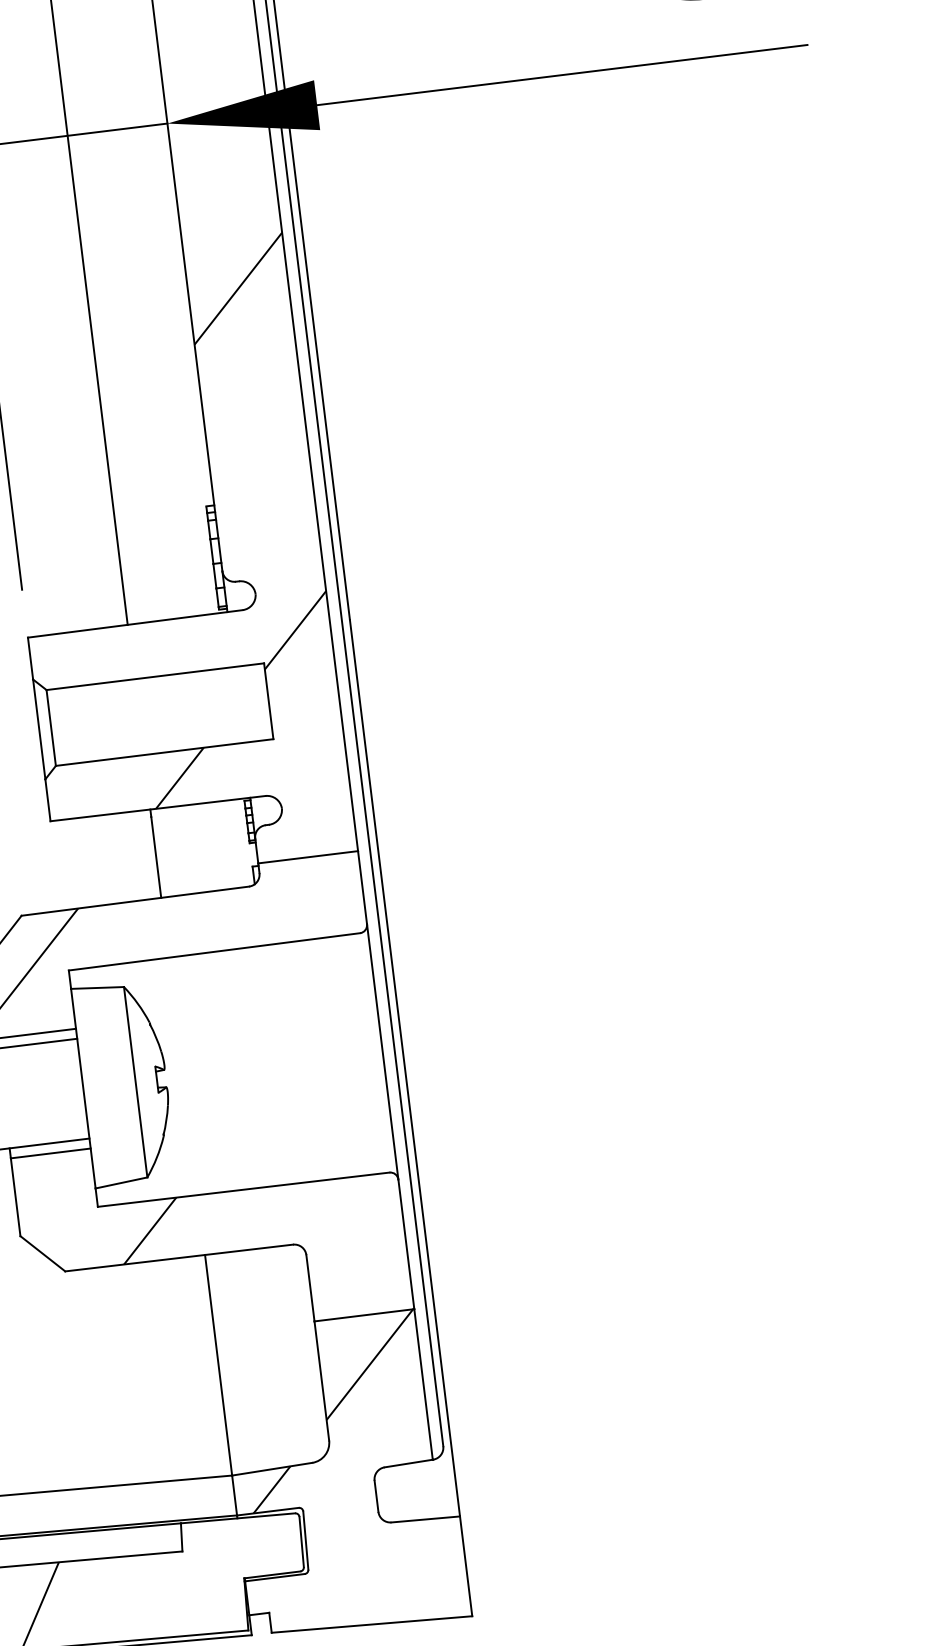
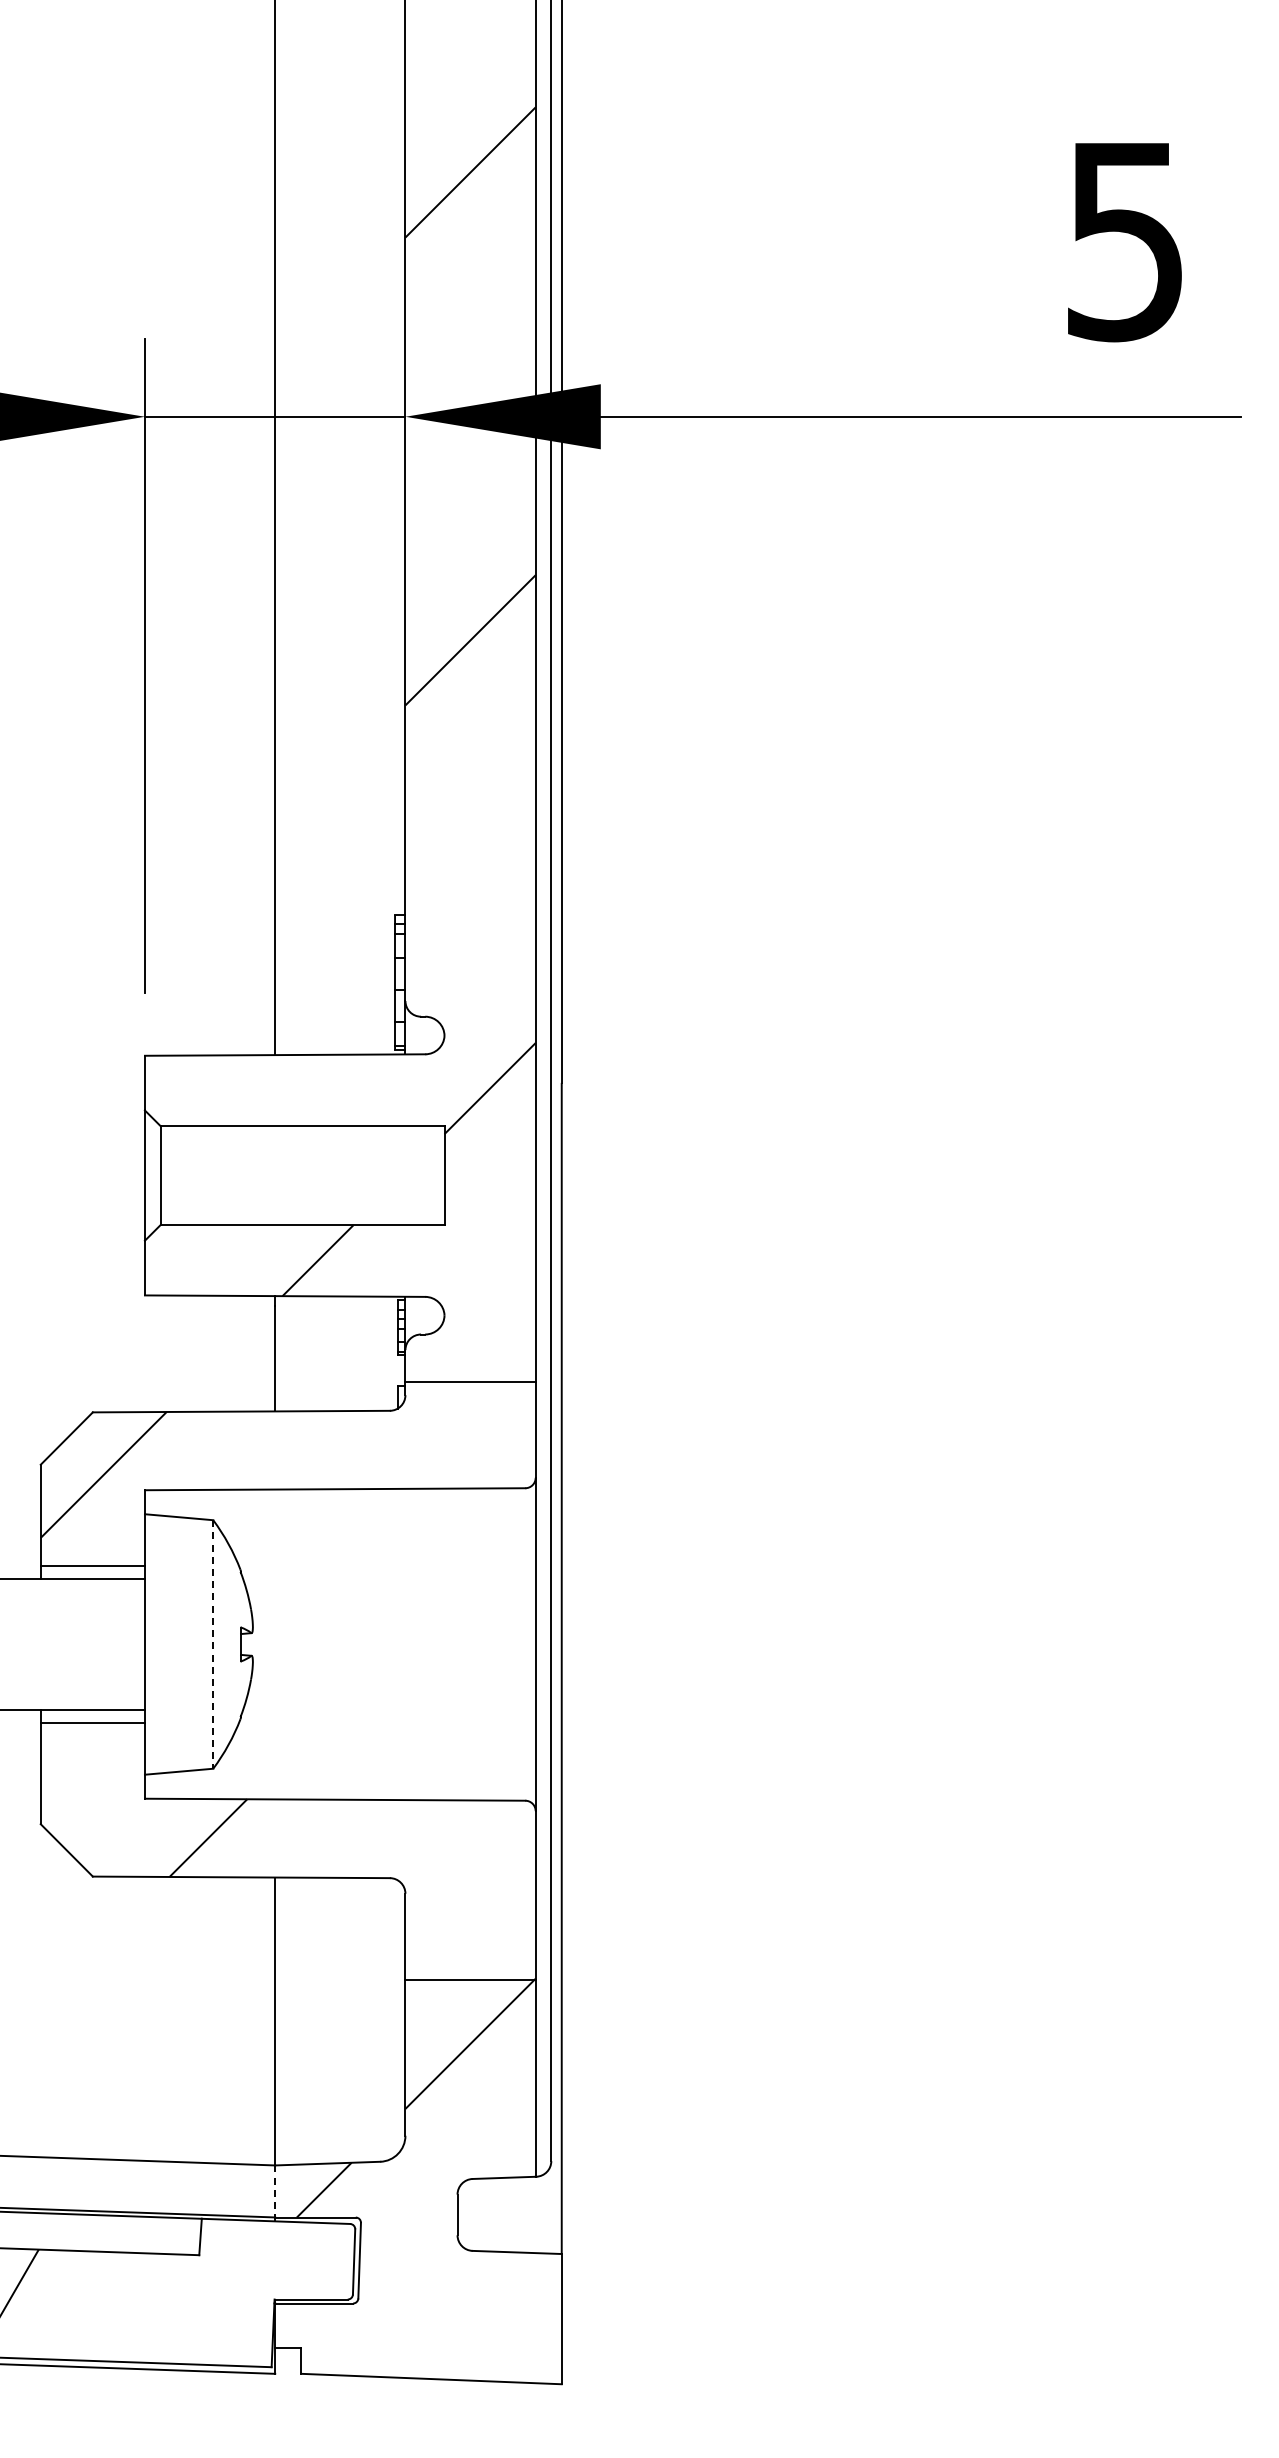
line: (135, 1082) -> (213, 1644), solid -> dashed
line: (234, 1495) -> (275, 2191), solid -> dashed

